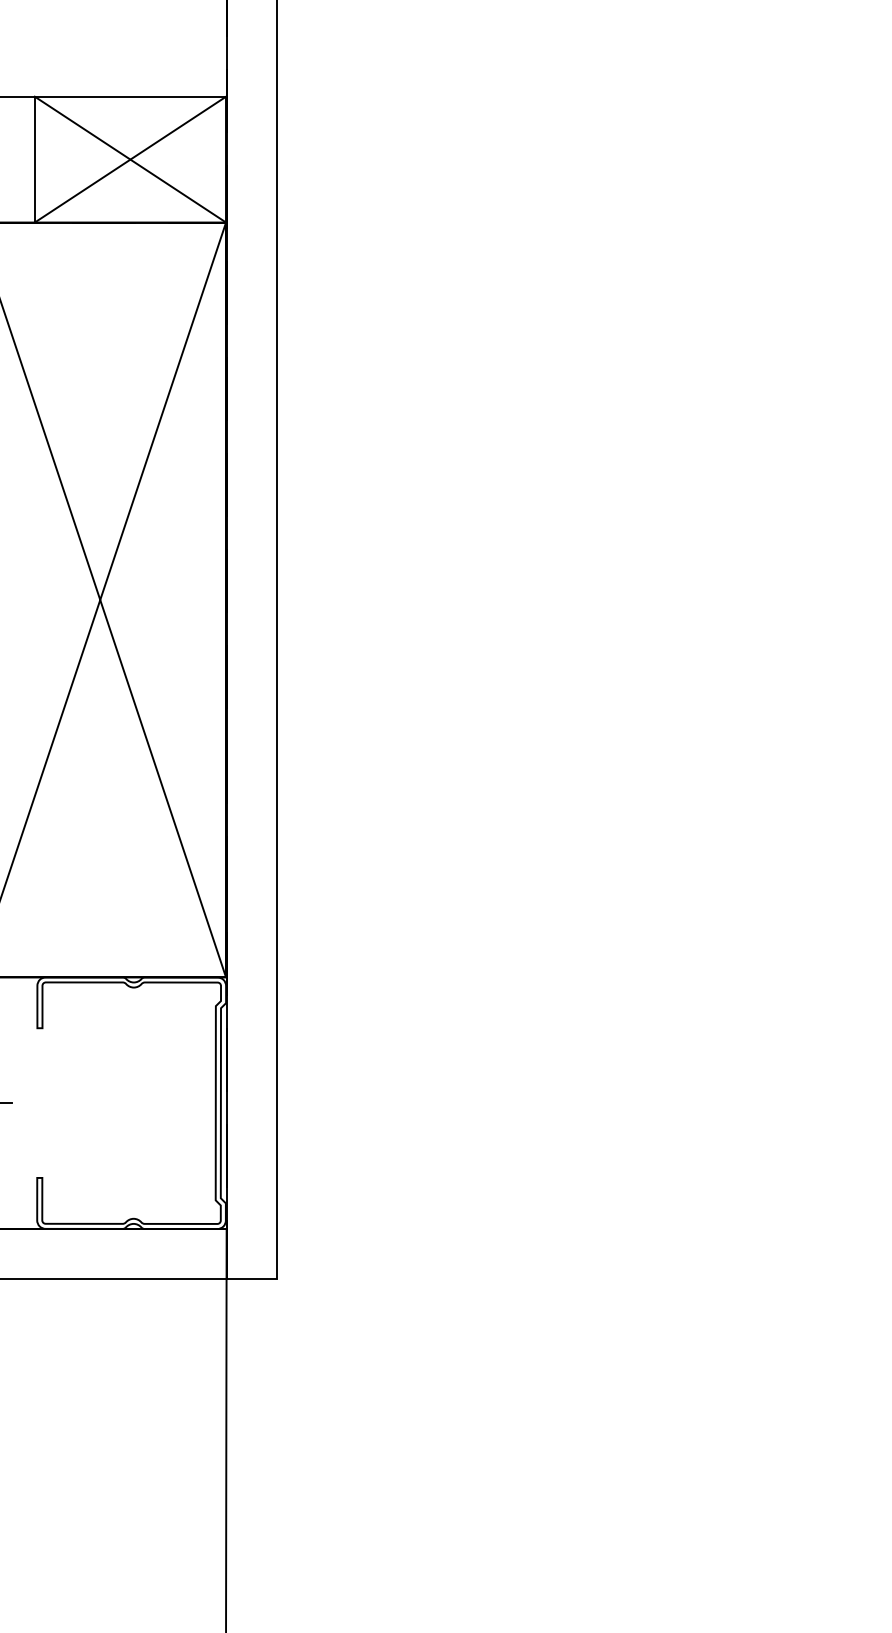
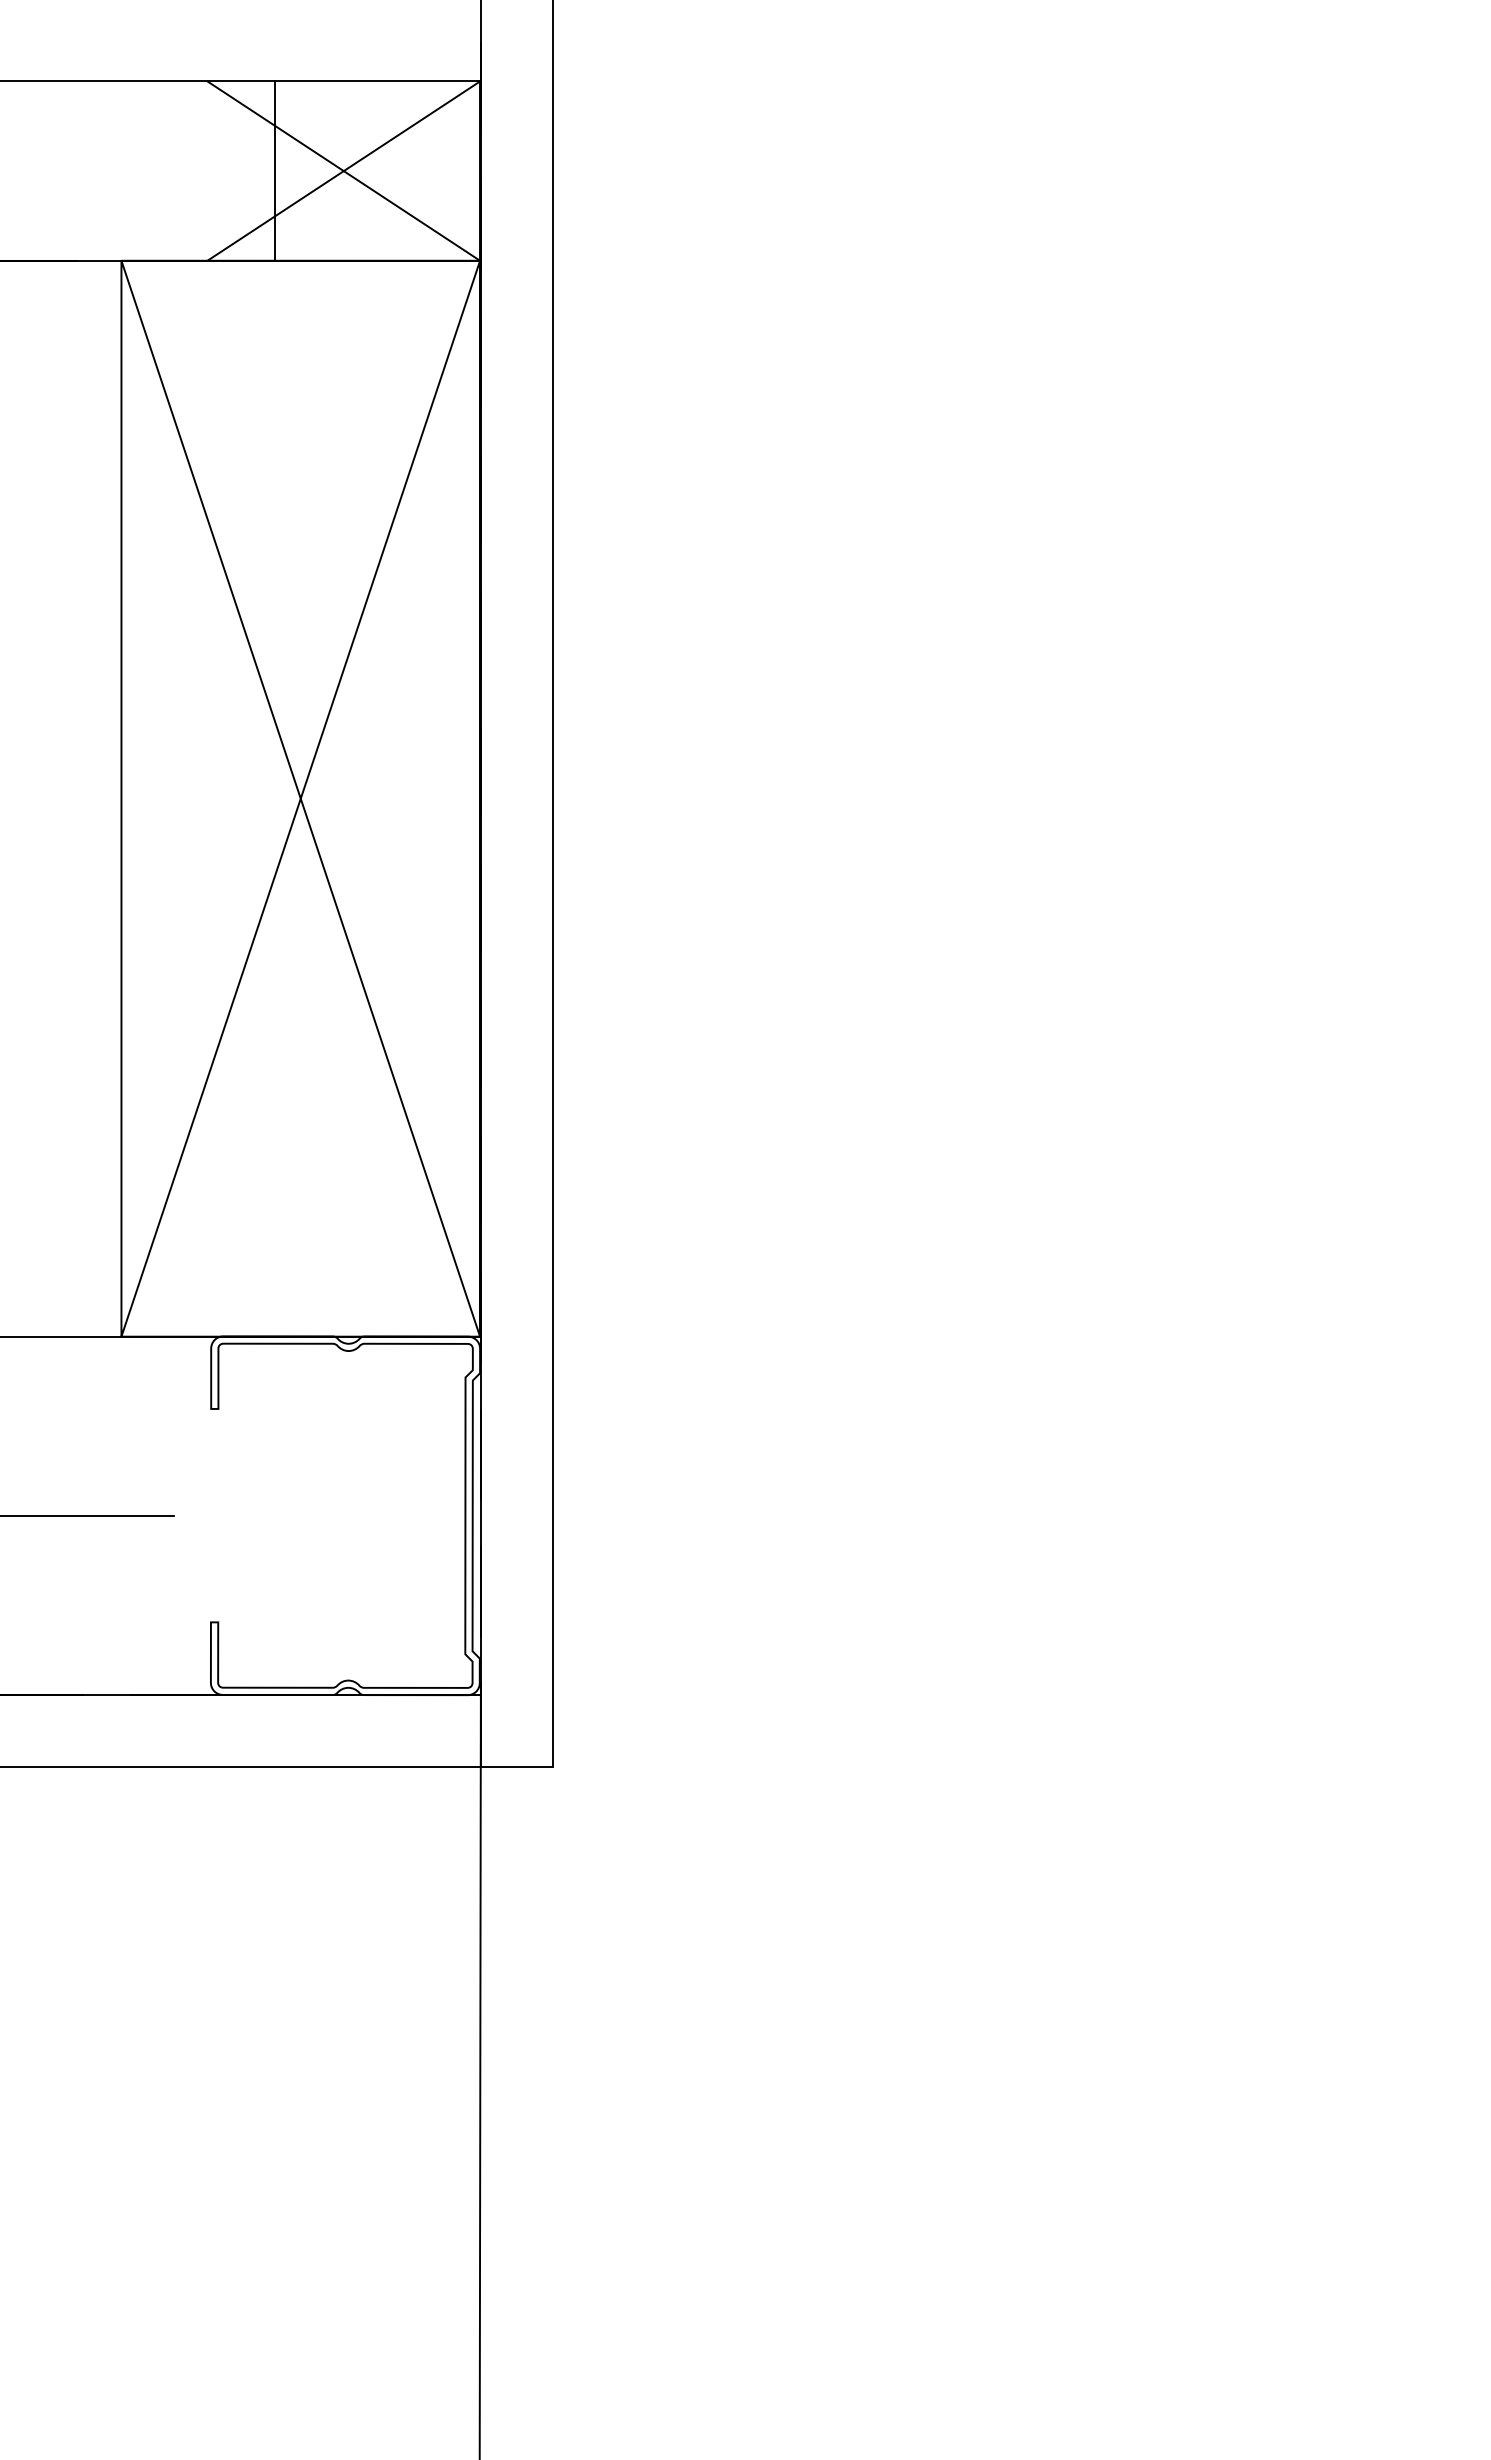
line: (34, 159) -> (274, 170), moved

